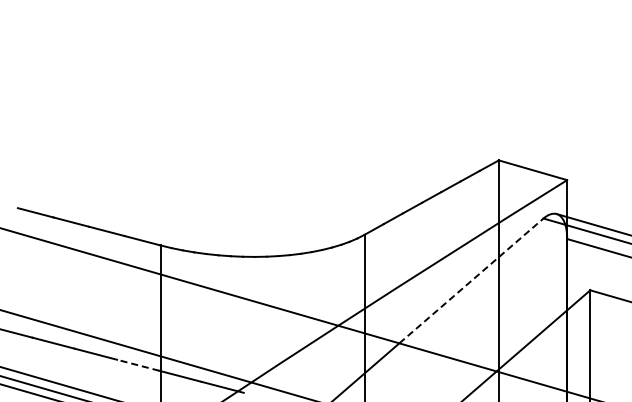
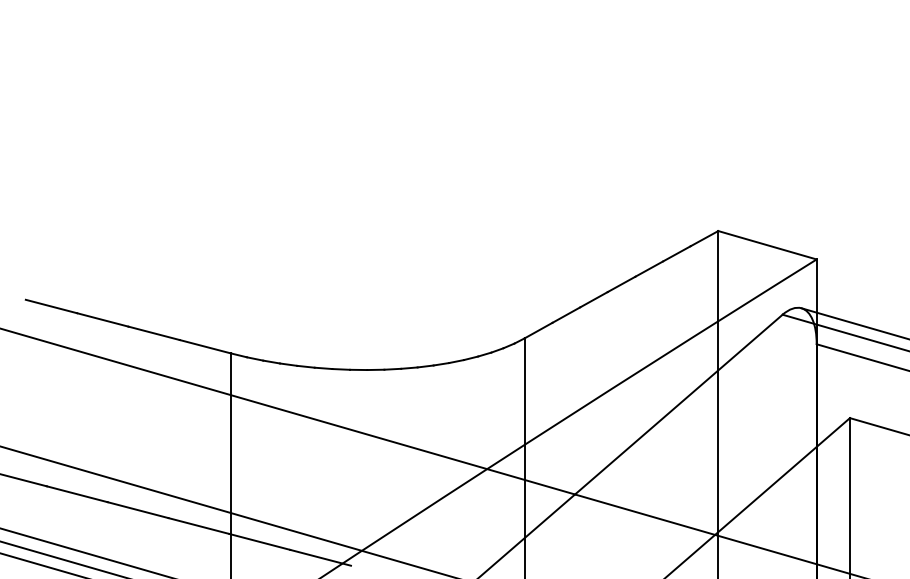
line: (471, 280) -> (678, 403), dashed -> solid
line: (138, 365) -> (199, 526), dashed -> solid

